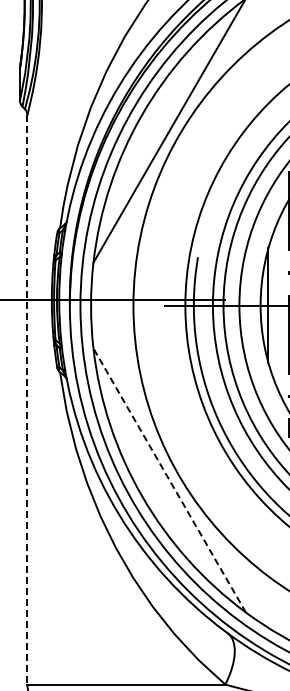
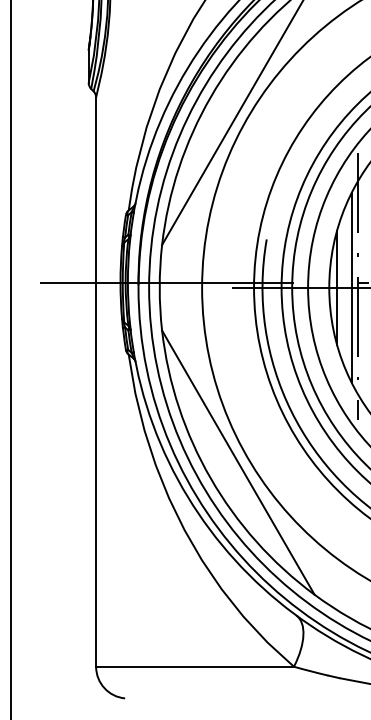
line: (282, 305) -> (351, 287), added
line: (27, 400) -> (96, 382), dashed -> solid
line: (169, 480) -> (238, 462), dashed -> solid

